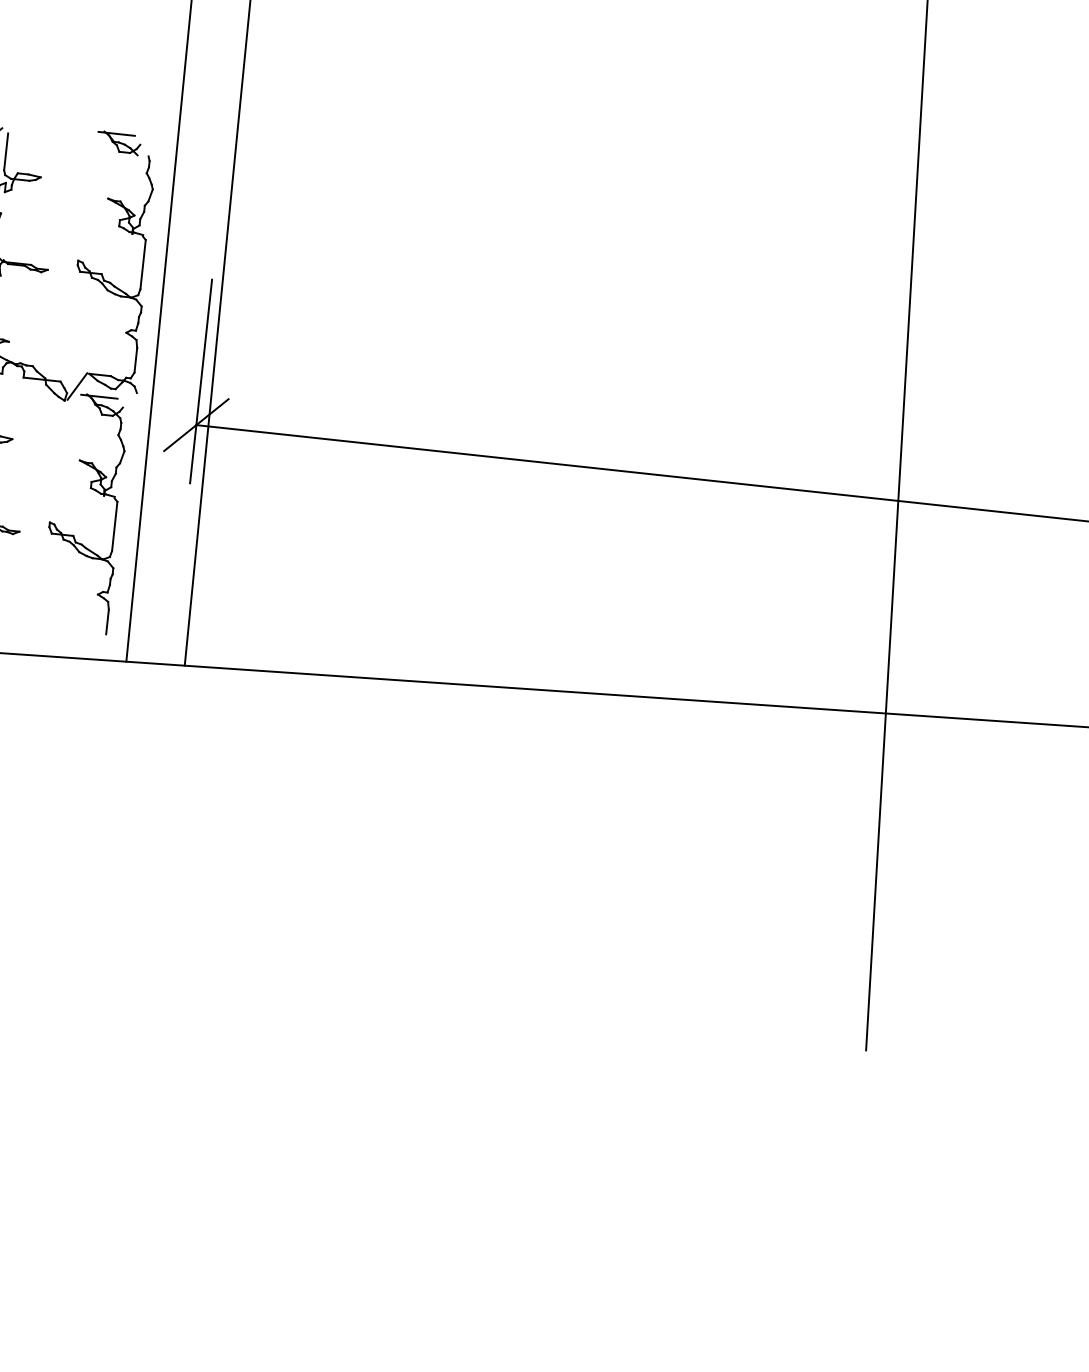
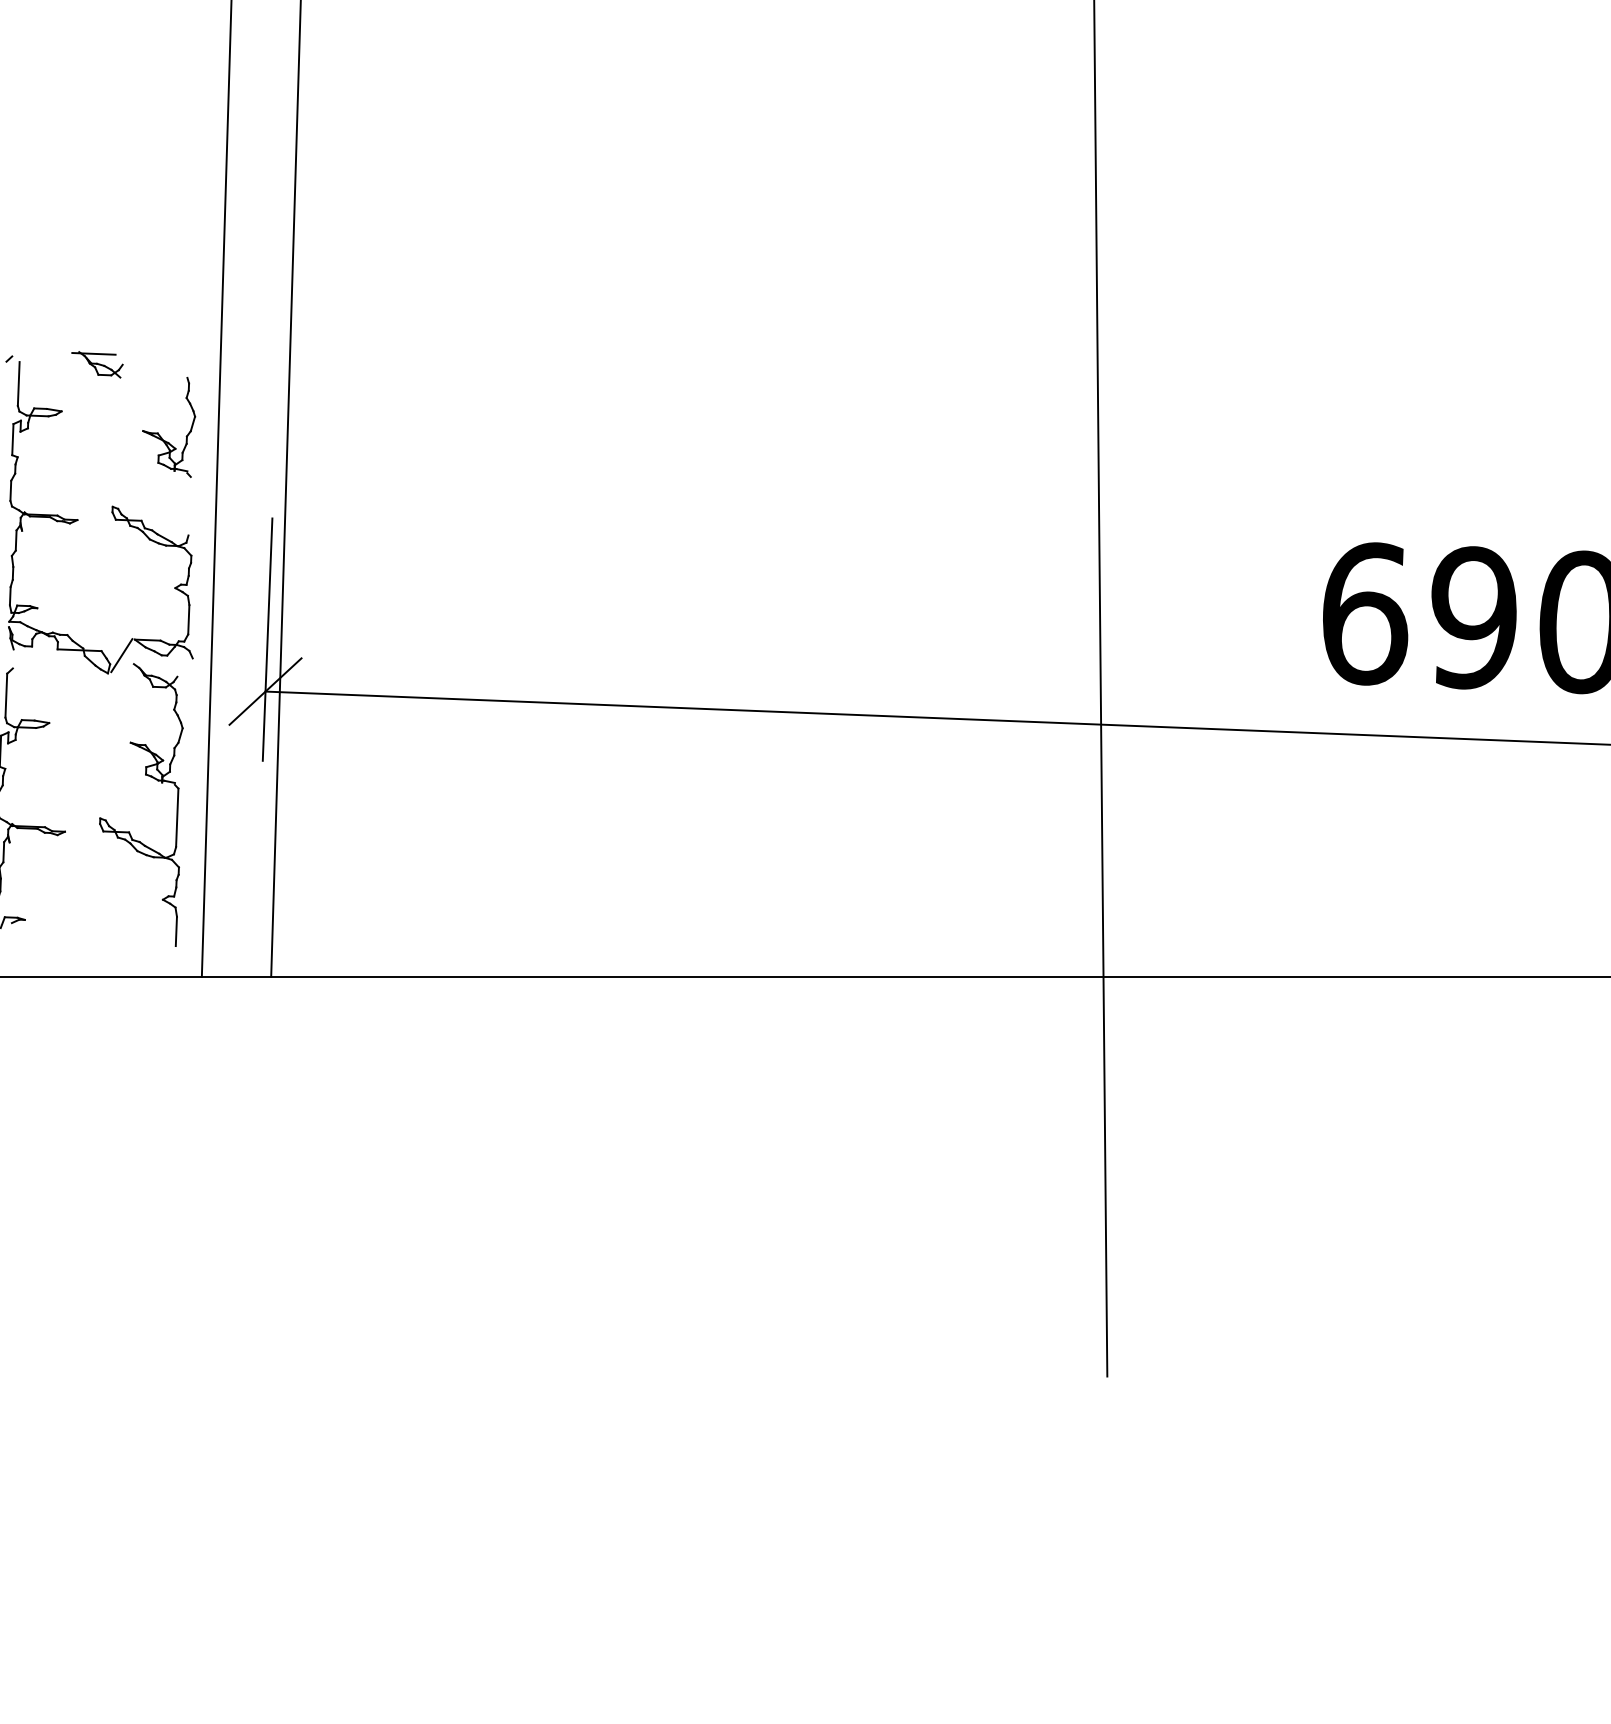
part: (119, 143) -> (97, 364), moved
line: (143, 264) -> (189, 505), removed
line: (99, 396) -> (148, 665), removed

